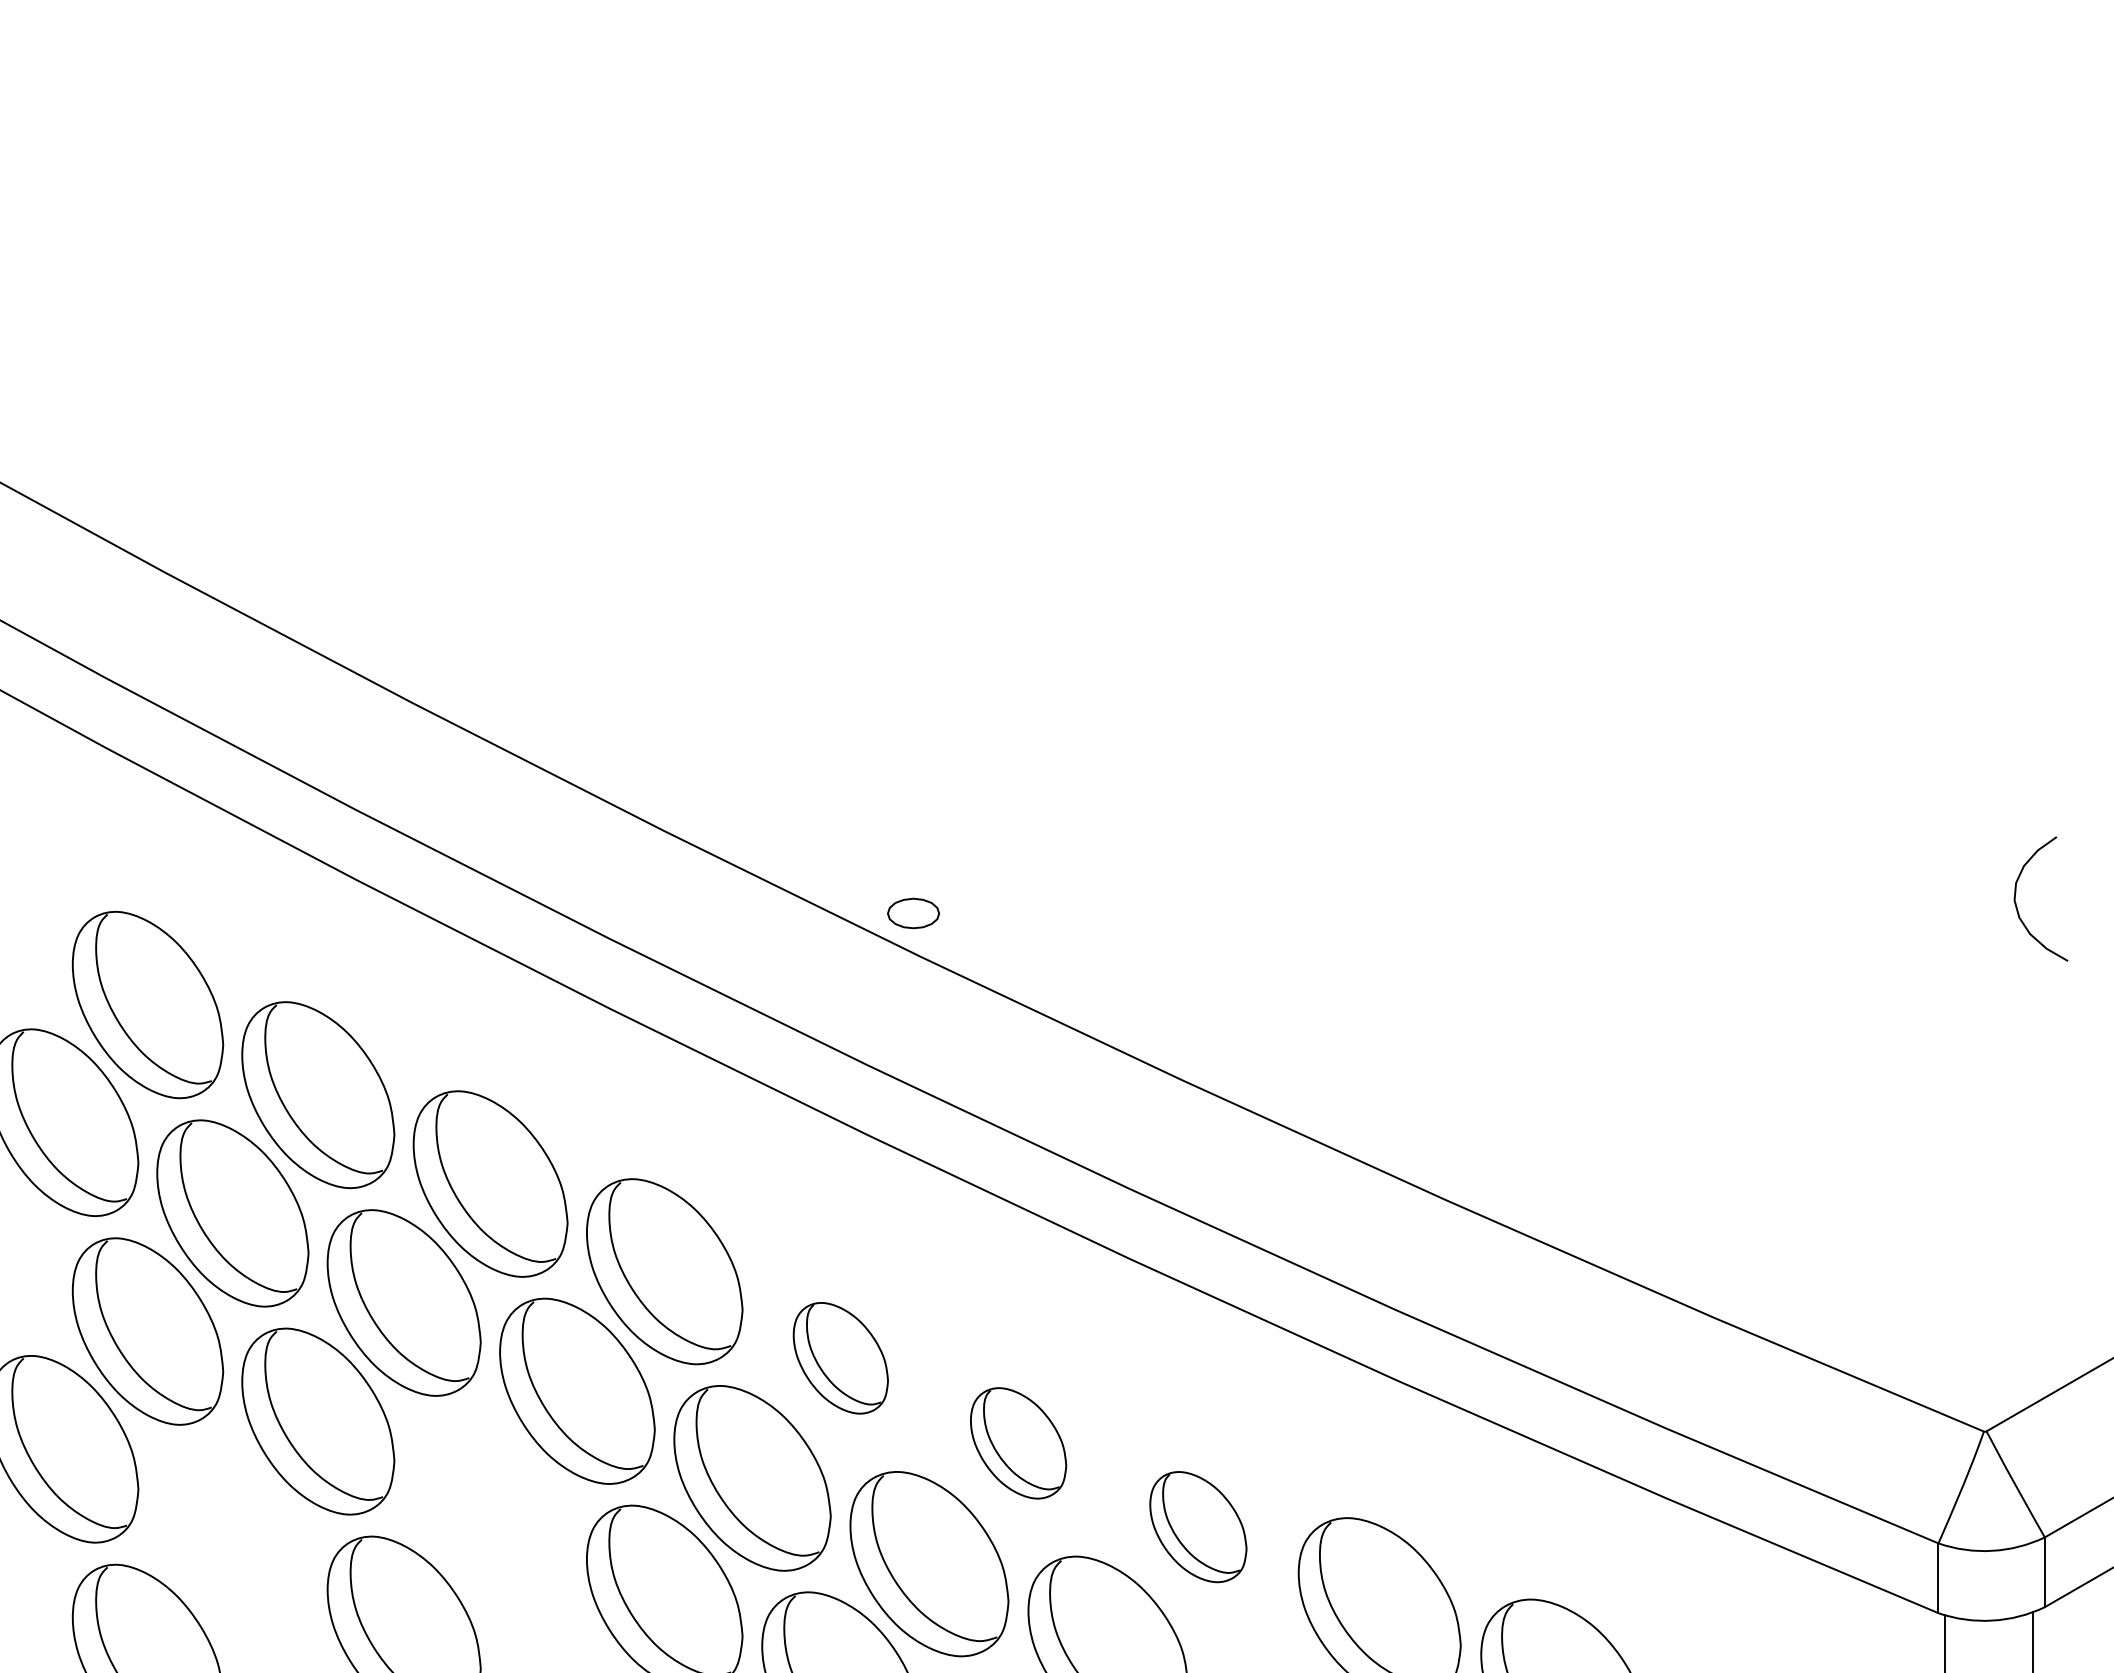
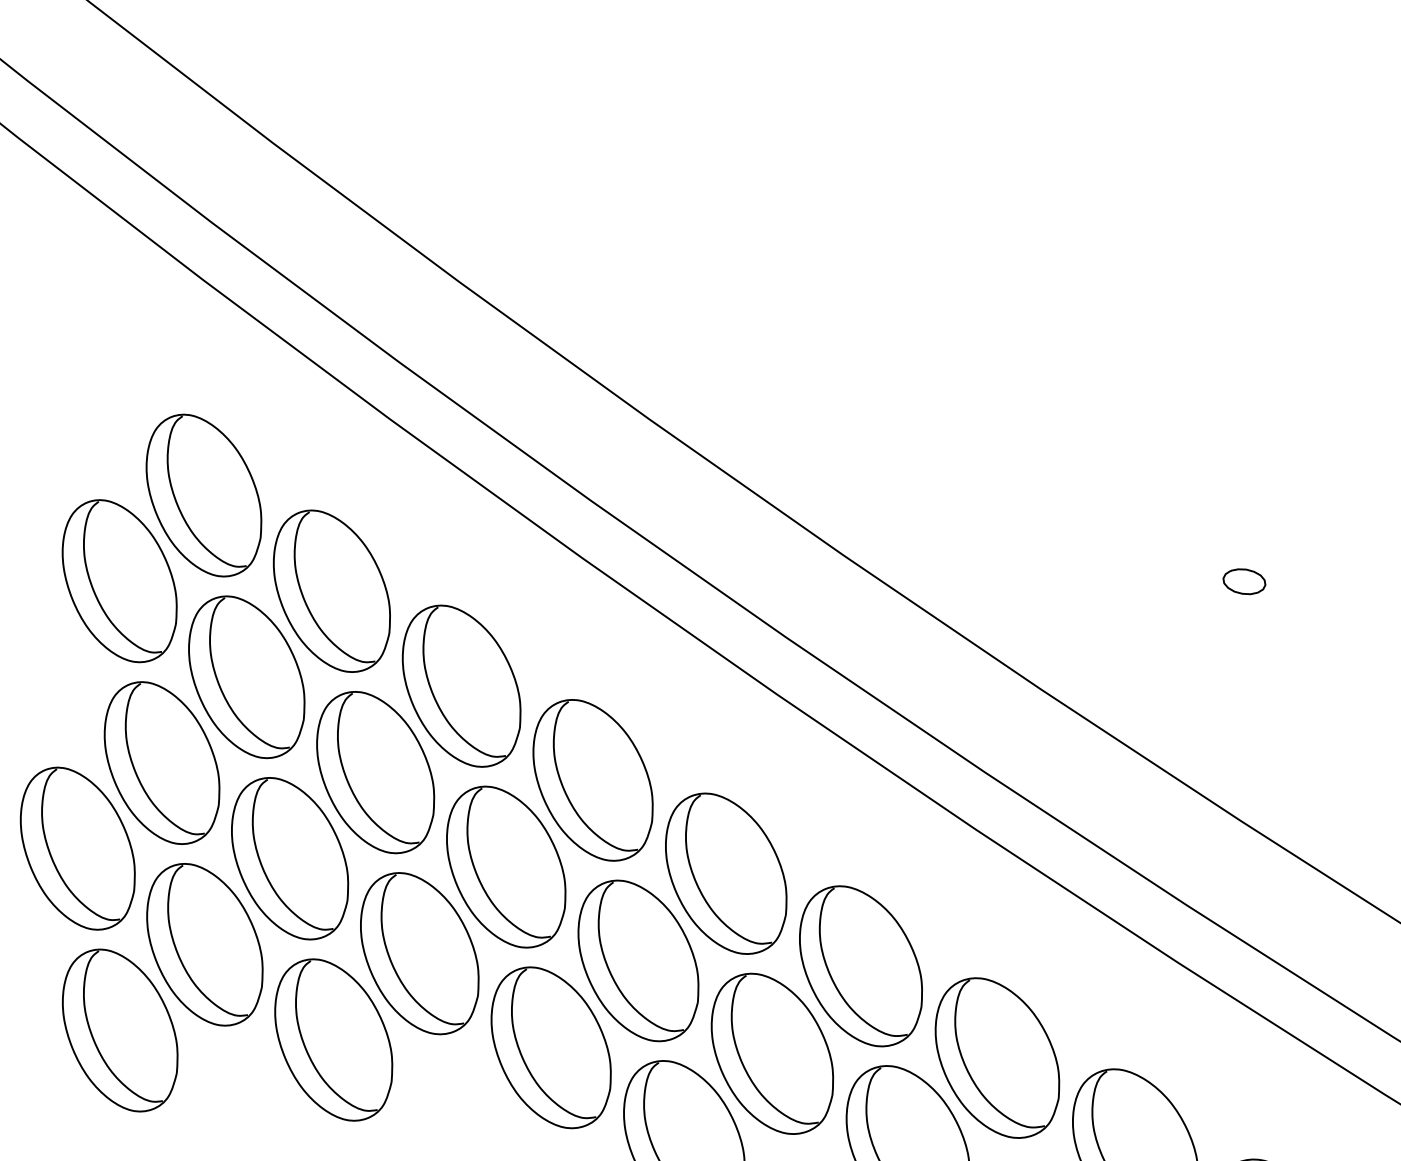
part: (913, 913) -> (1244, 581), moved
part: (840, 1358) -> (726, 874), size x1.67
part: (1018, 1443) -> (861, 966), size x1.67
part: (490, 1510) -> (419, 953), added
part: (1198, 1526) -> (997, 1057), size x1.67
part: (232, 1540) -> (204, 945), added

